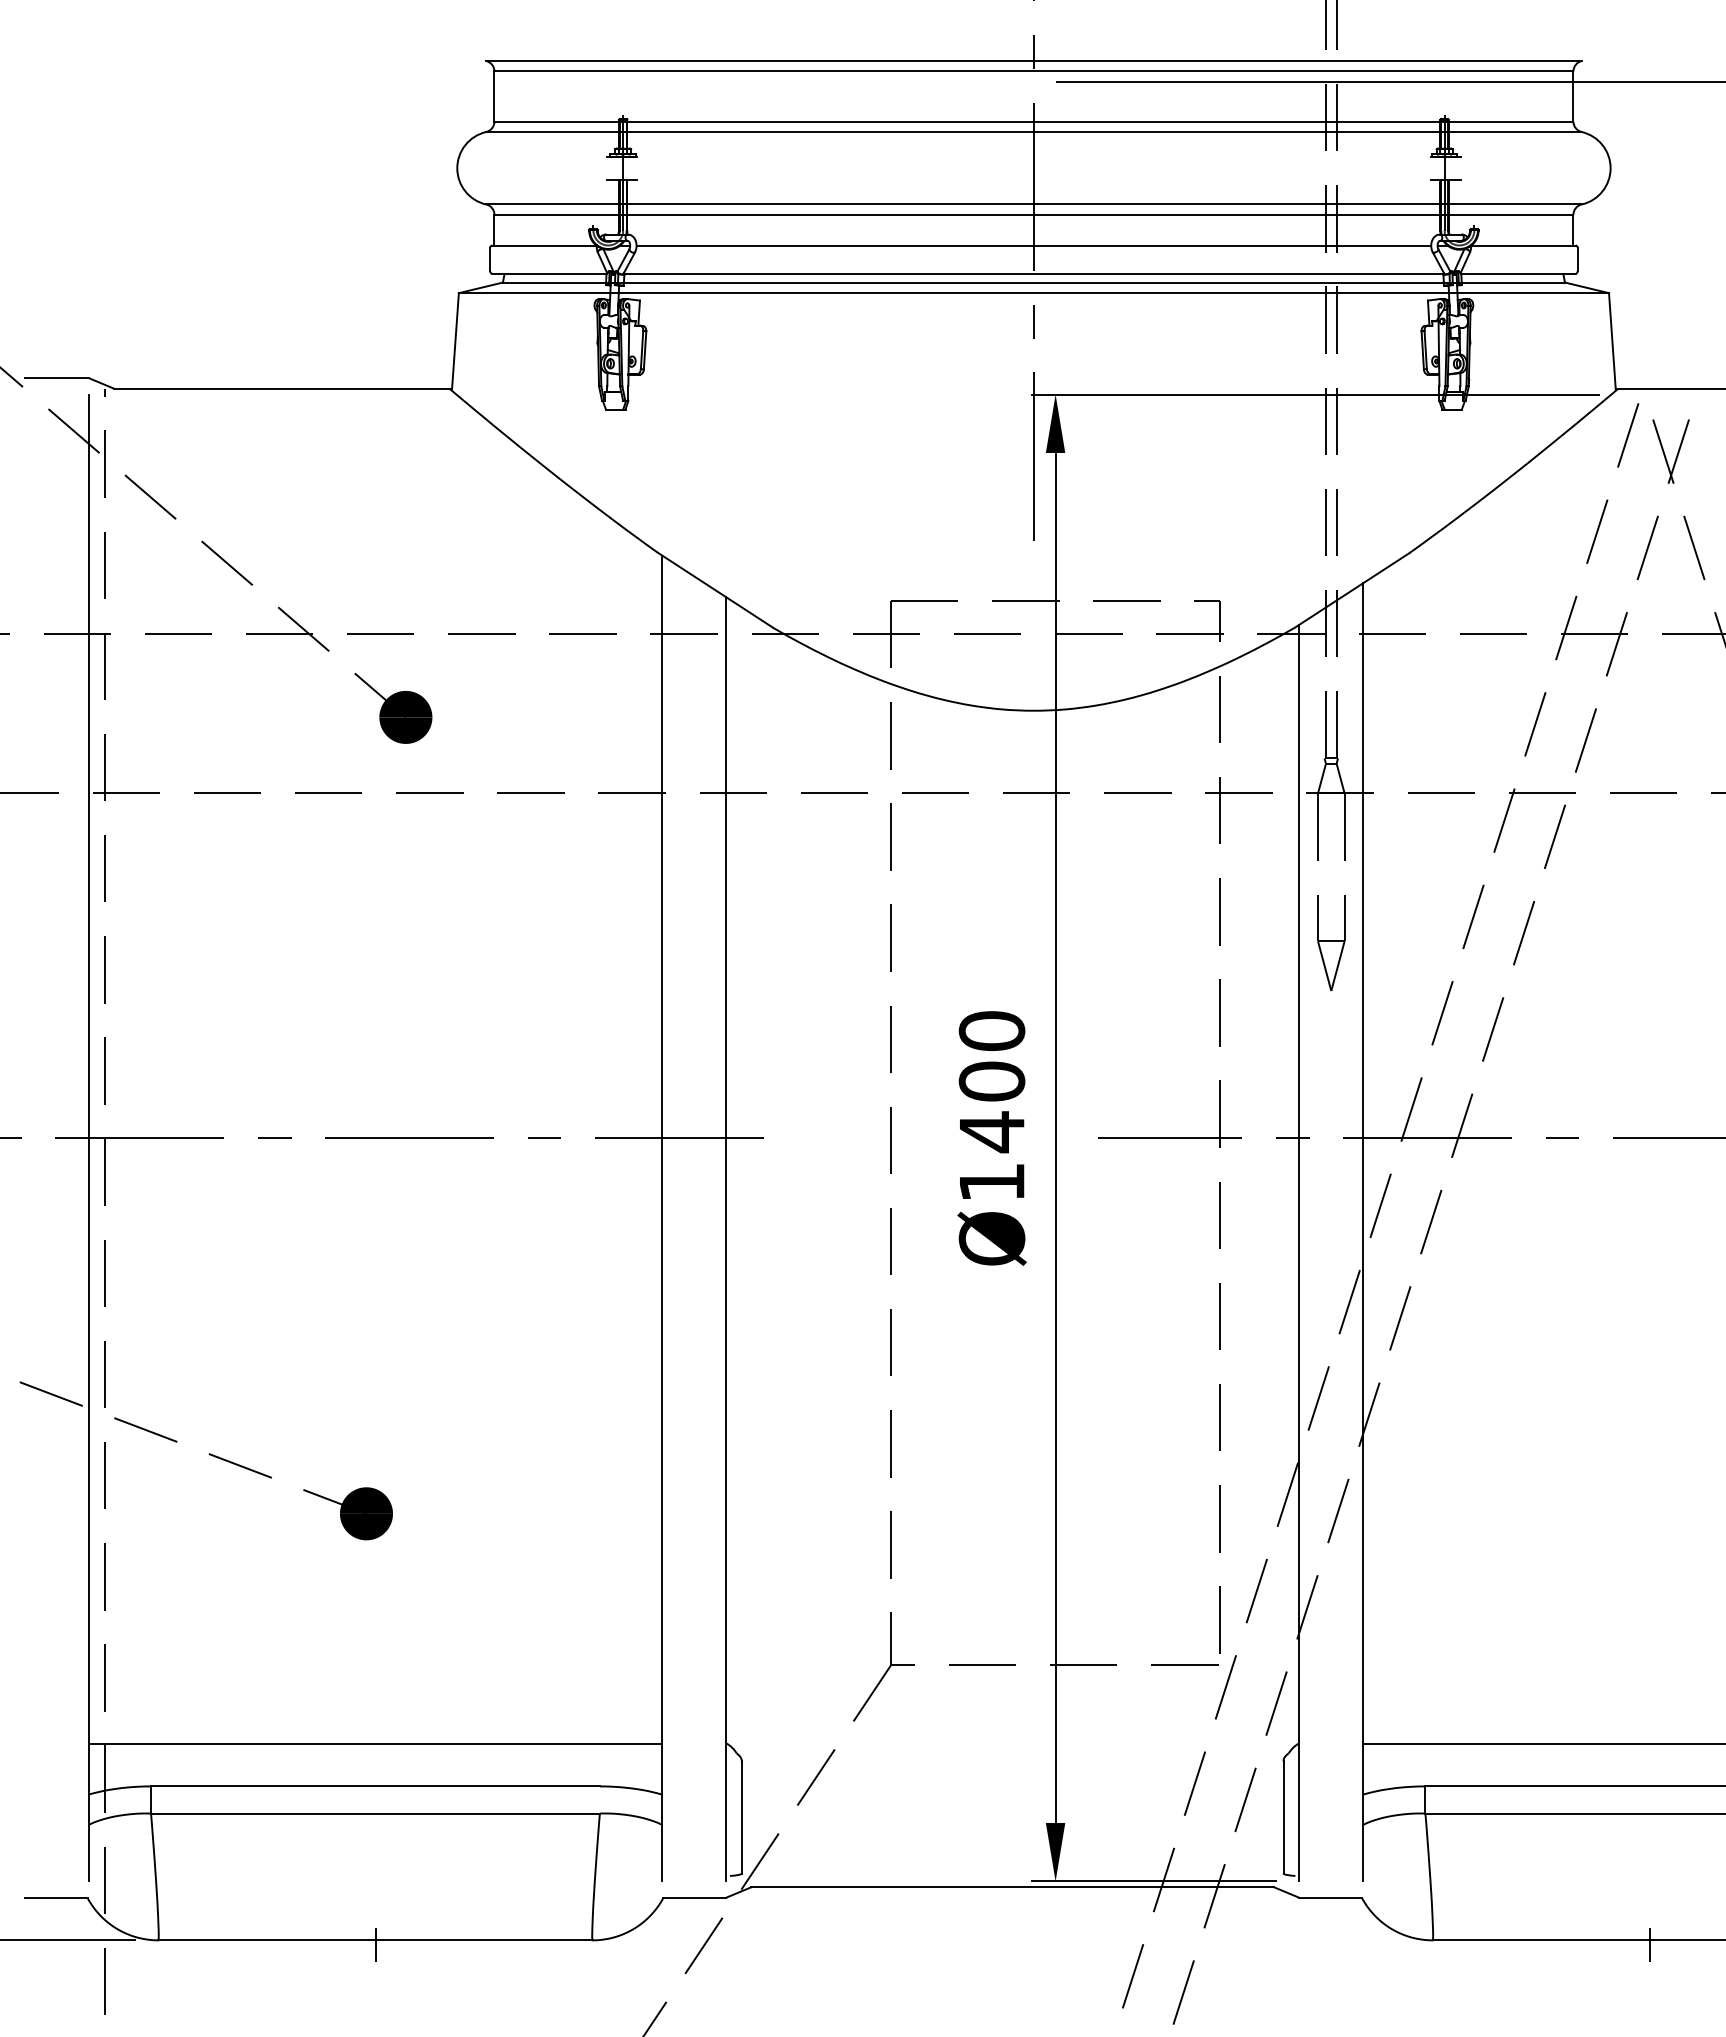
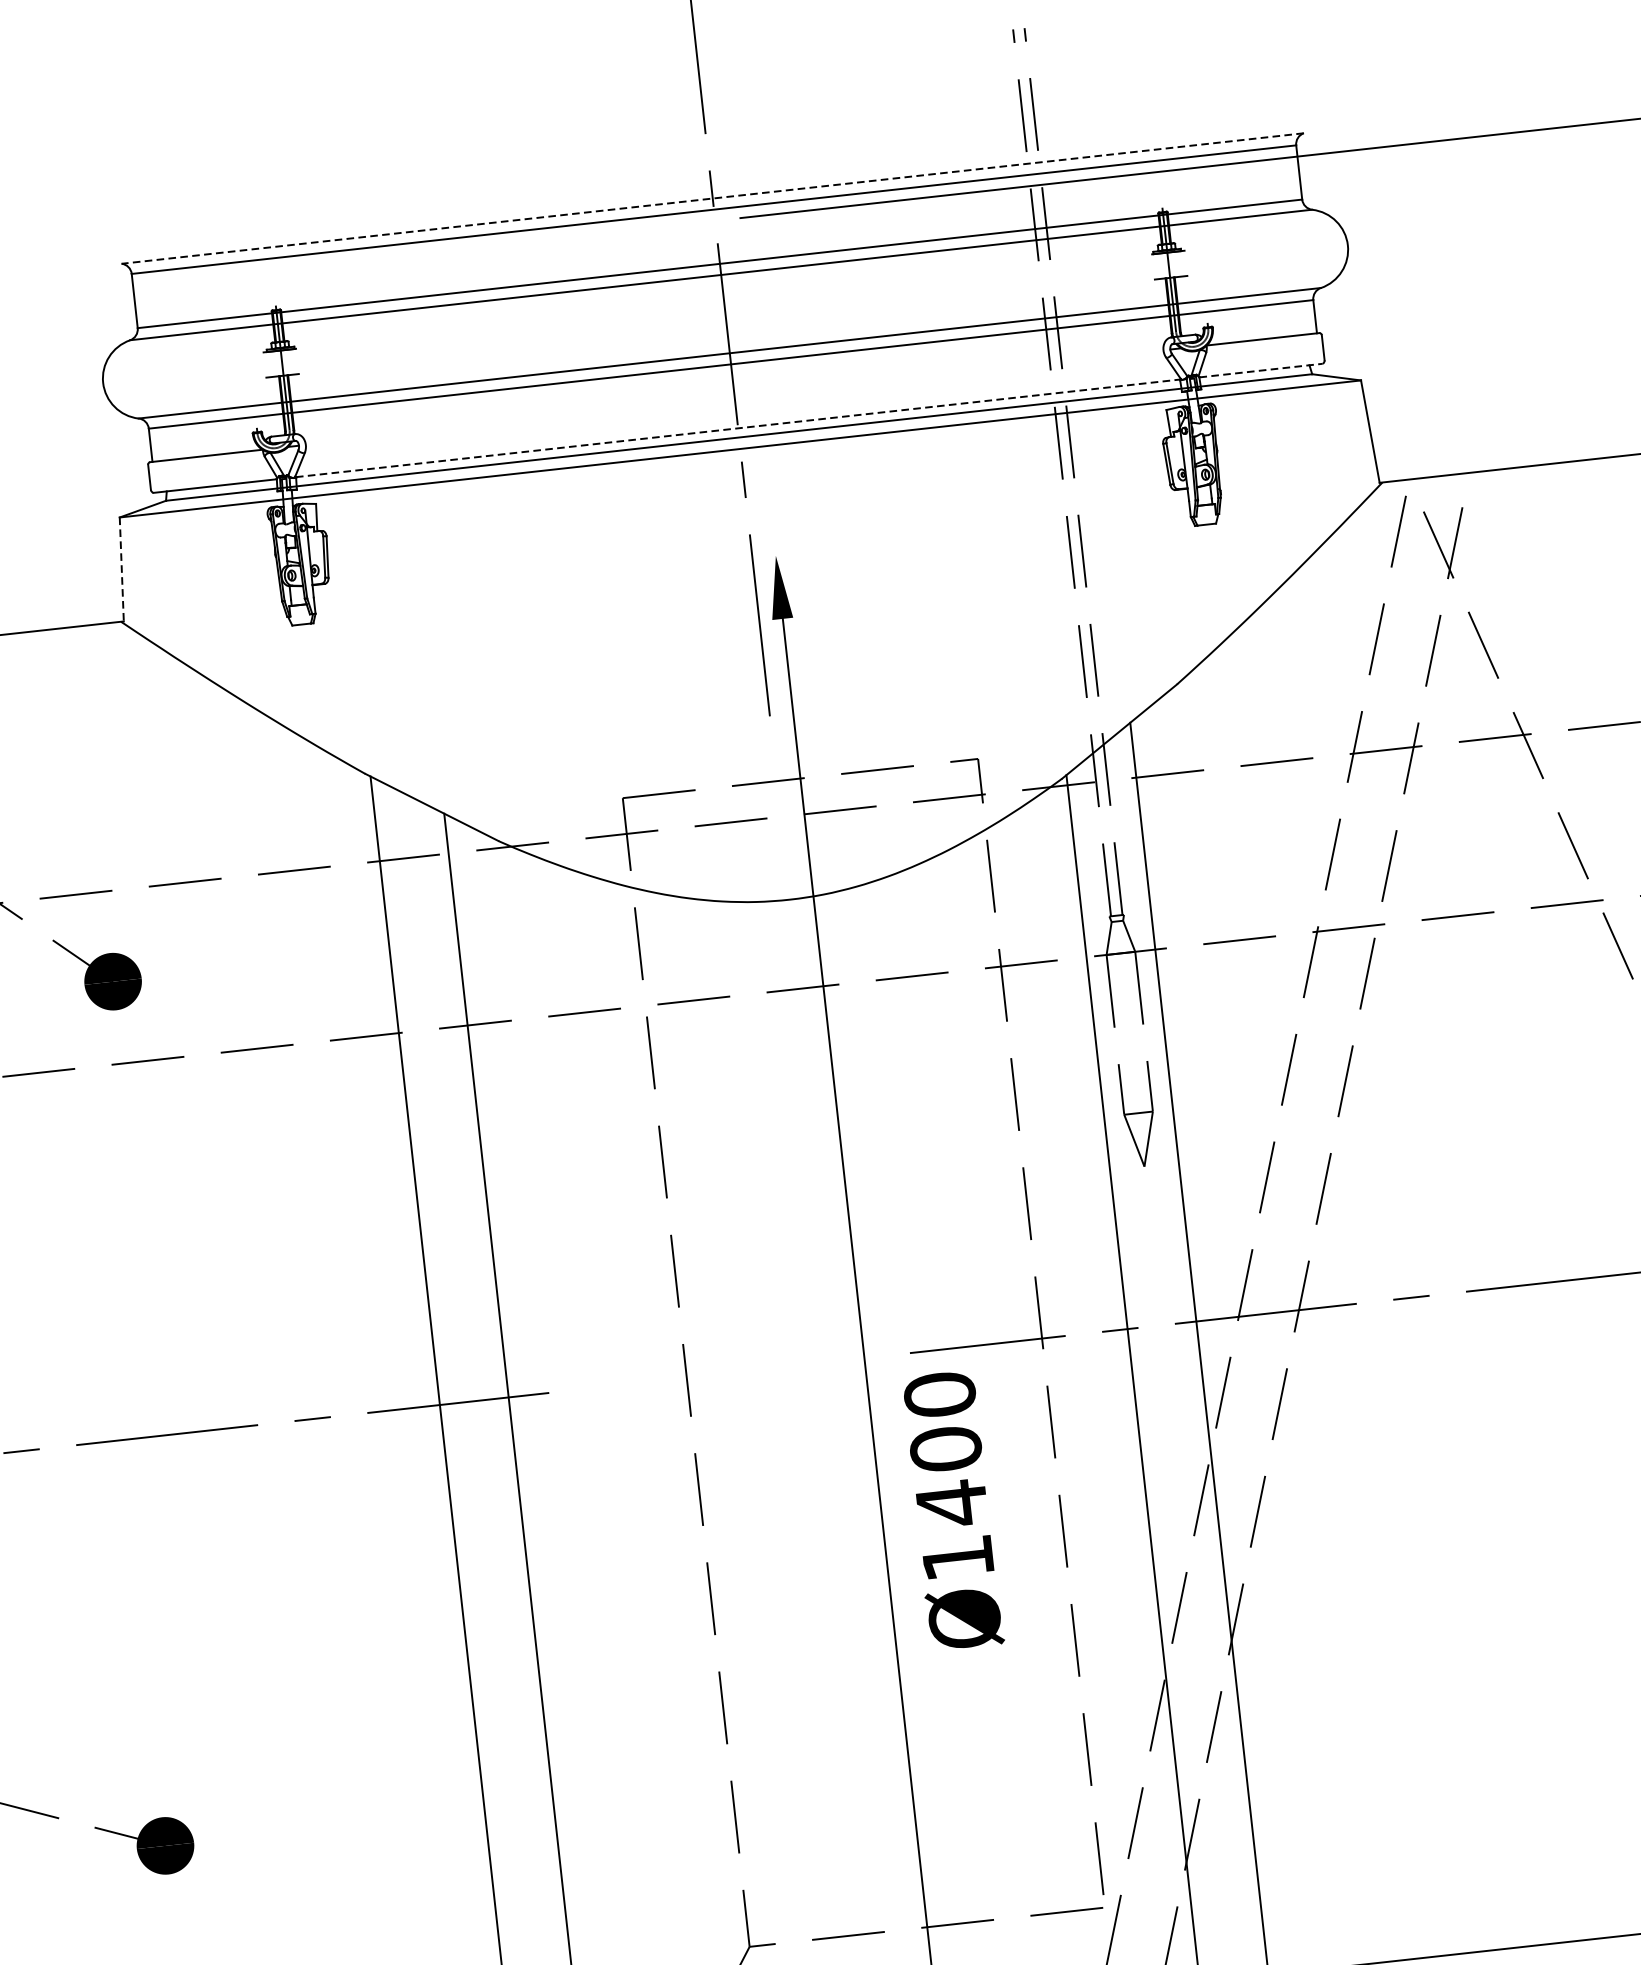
line: (1033, 61) -> (712, 199), solid -> dashed
line: (1033, 245) -> (734, 397), removed
line: (1033, 274) -> (737, 428), solid -> dashed
line: (1518, 274) -> (1261, 371), solid -> dashed
line: (455, 340) -> (121, 568), solid -> dashed
line: (1315, 394) -> (1056, 524), removed
text: (991, 1138) -> (952, 1510), moved

